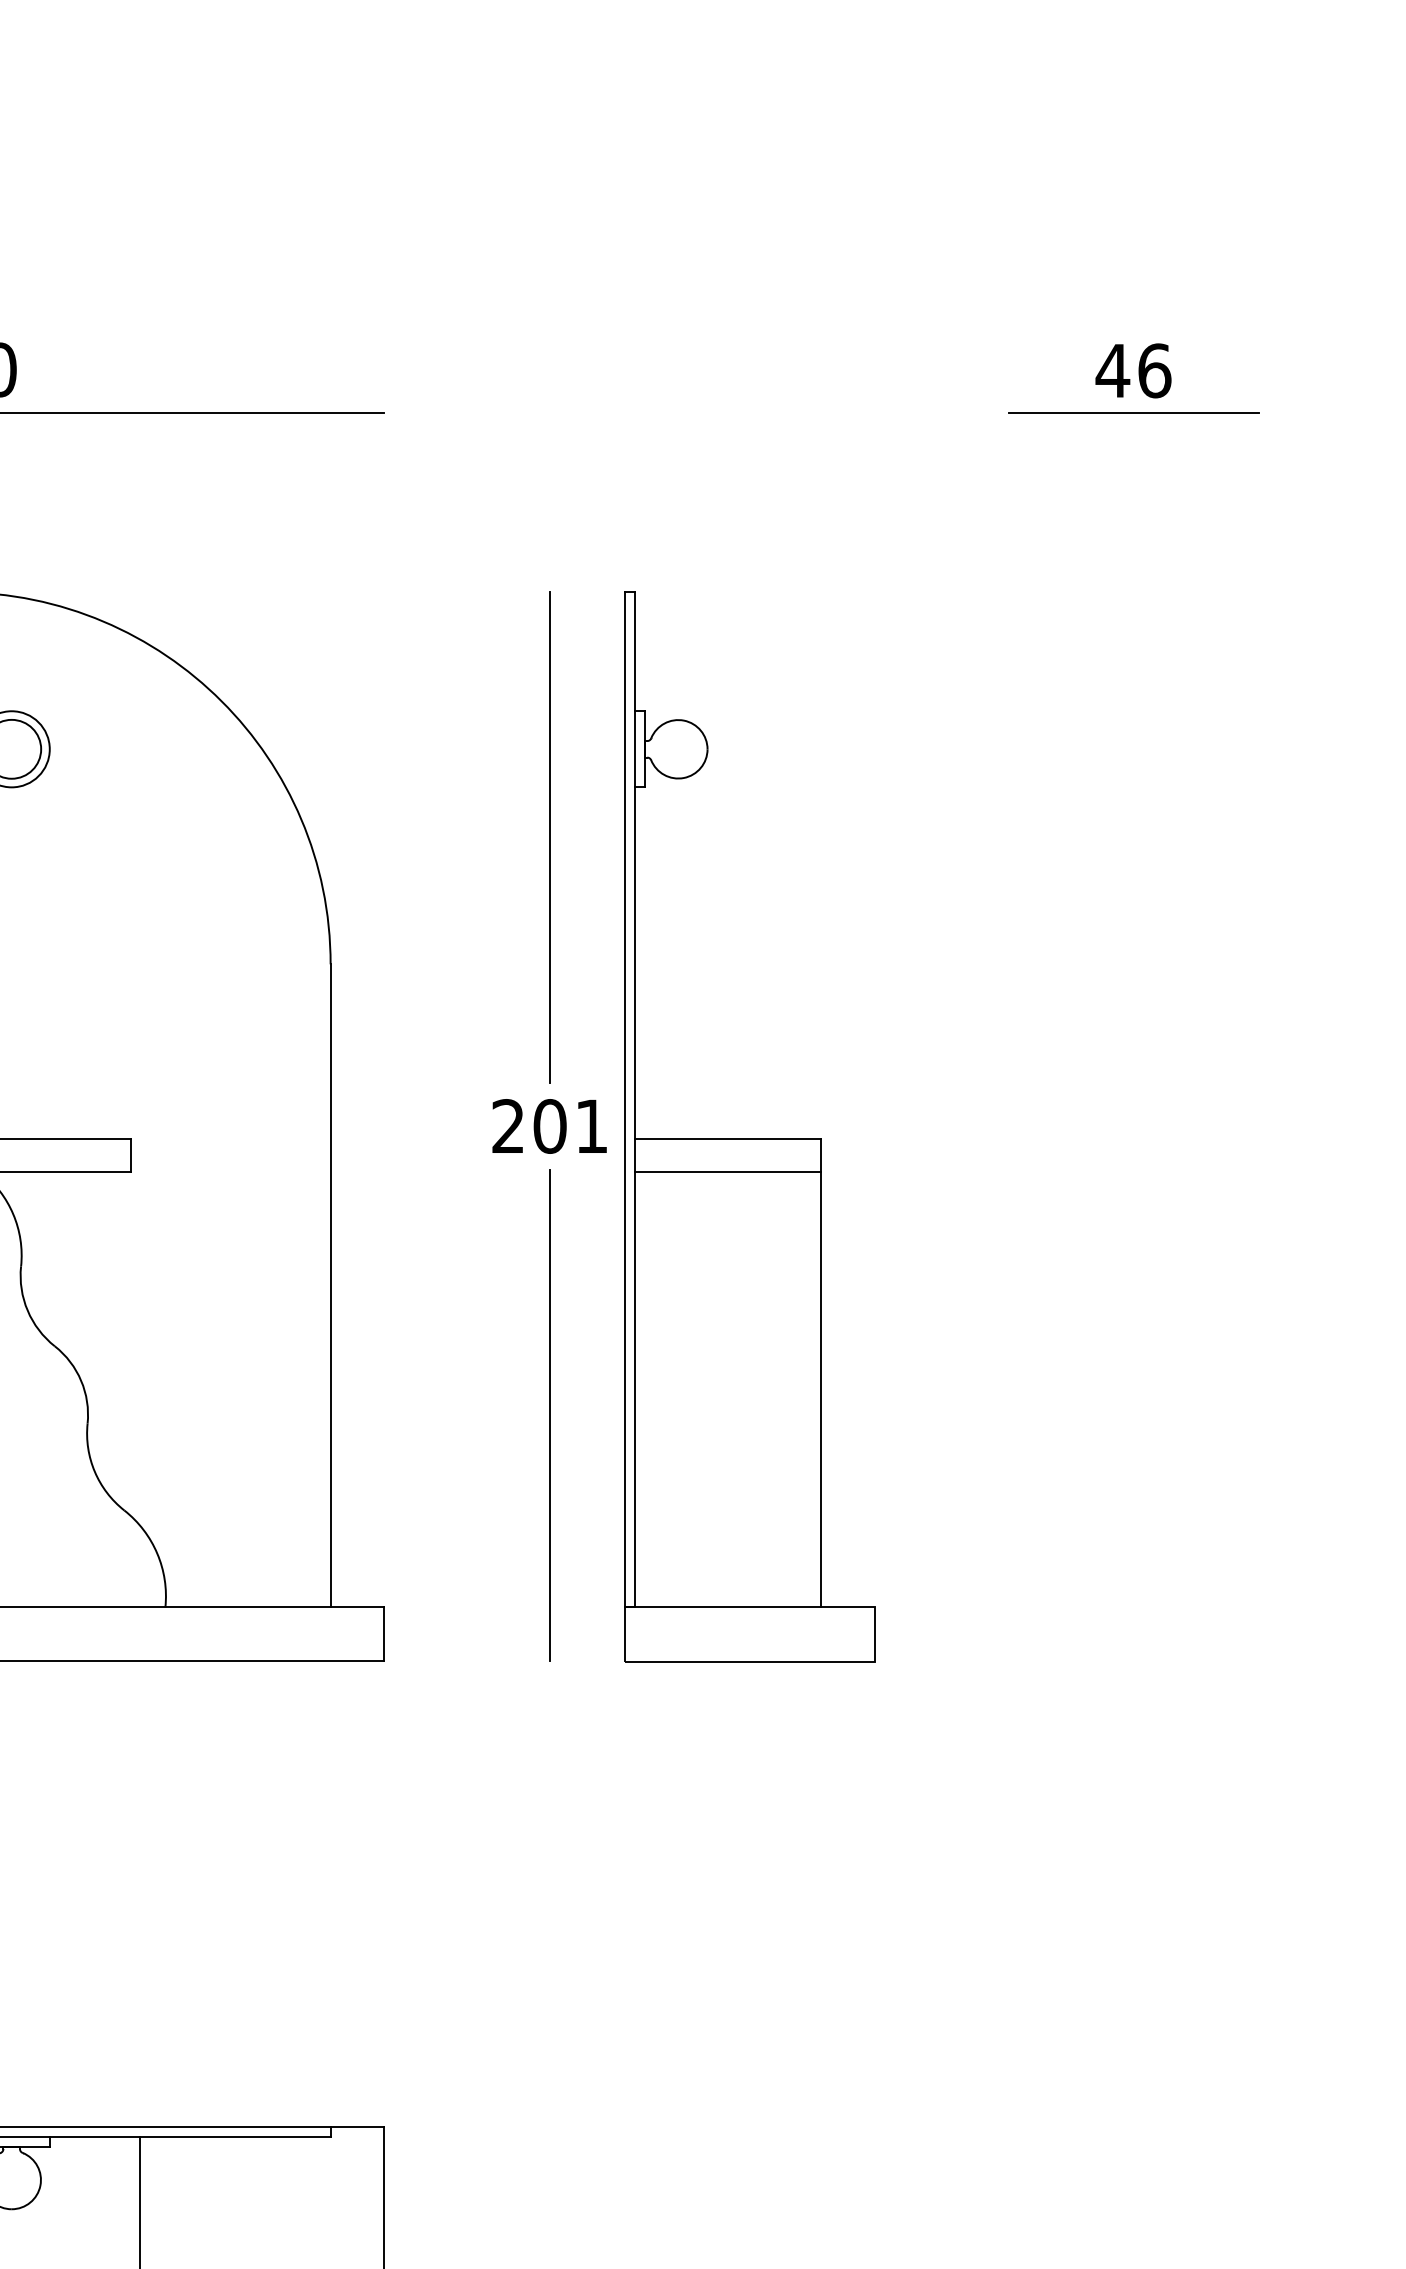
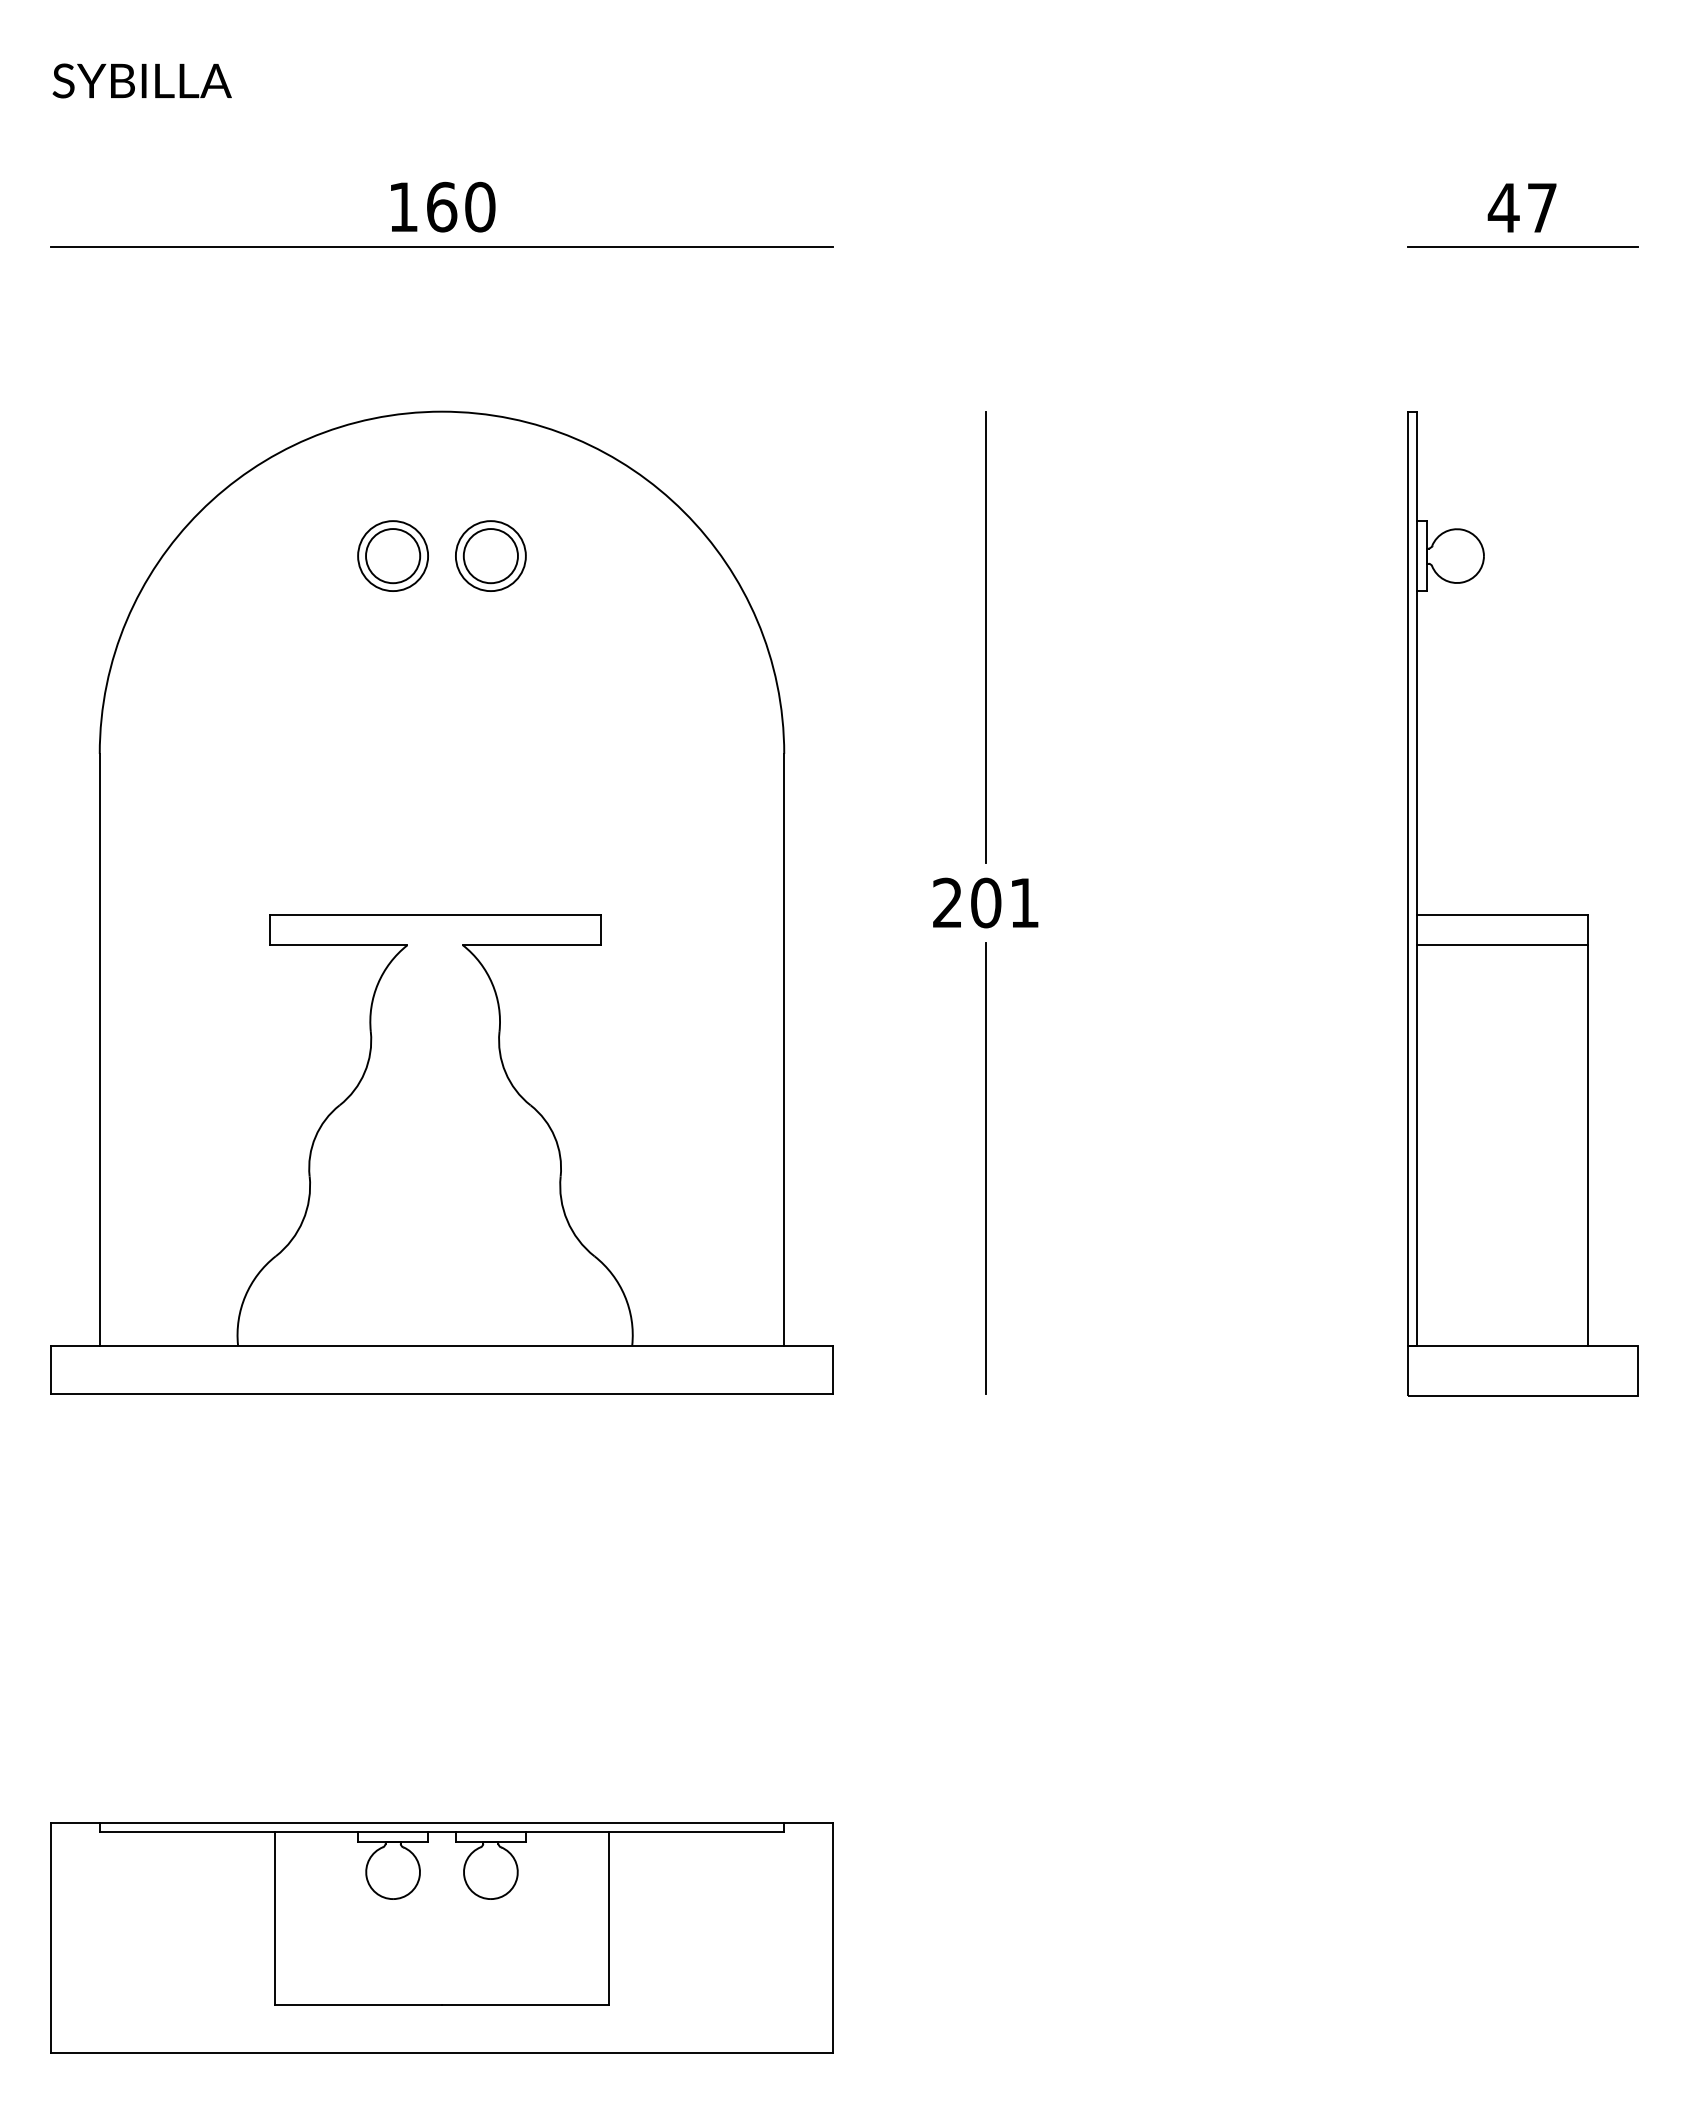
text: (1154, 370) -> (1542, 207), 46 -> 47
part: (749, 1138) -> (1522, 914), moved

